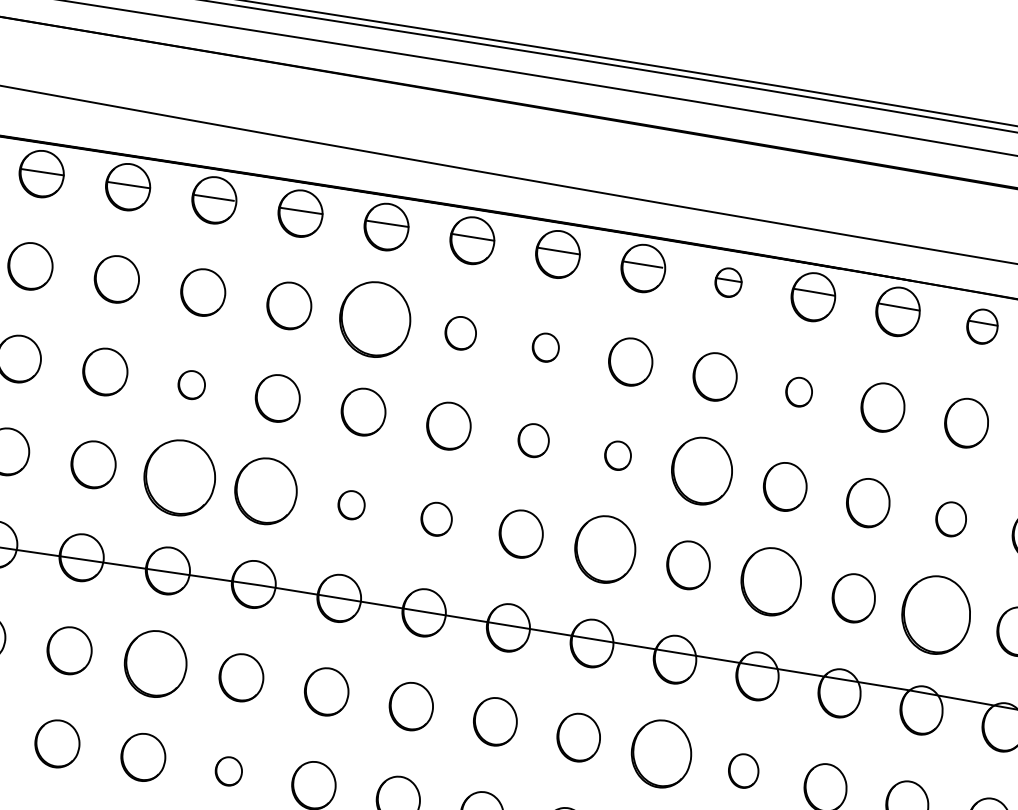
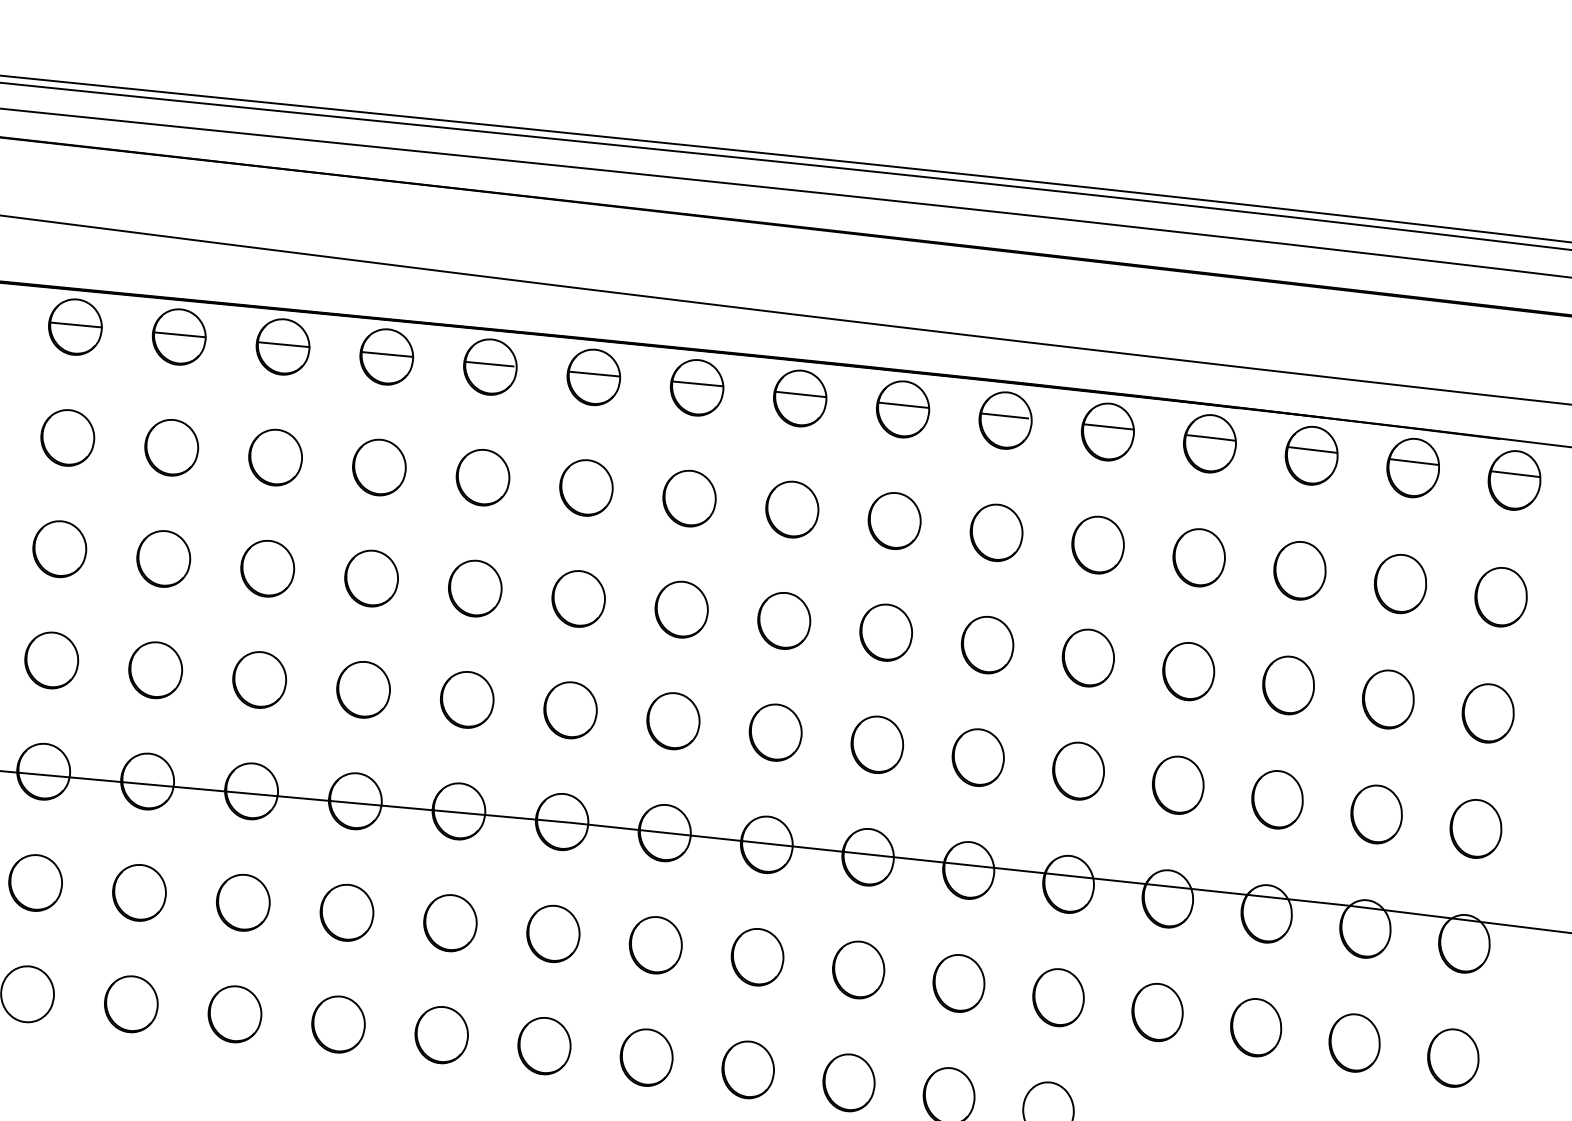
part: (728, 282) -> (1107, 431), size x1.67
part: (375, 319) -> (689, 498), size x0.62
part: (981, 326) -> (1412, 467), size x1.43
part: (460, 333) -> (792, 509), size x1.43
part: (545, 347) -> (894, 521), size x1.67
part: (191, 385) -> (475, 588), size x1.67
part: (798, 391) -> (1198, 557), size x1.67
part: (533, 440) -> (885, 632), size x1.43
part: (617, 455) -> (987, 645), size x1.67
part: (701, 470) -> (1087, 657), size x0.71
part: (180, 477) -> (467, 699), size x0.62
part: (265, 491) -> (570, 710), size x0.71
part: (351, 505) -> (673, 721), size x1.67
part: (436, 519) -> (775, 732), size x1.43
part: (951, 519) -> (1388, 699), size x1.43
part: (604, 549) -> (977, 757), size x0.71
part: (771, 581) -> (1178, 784), size x0.71
part: (936, 615) -> (1376, 814), size x0.62
part: (155, 664) -> (450, 923), size x0.71
part: (661, 753) -> (1058, 997), size x0.71
part: (743, 770) -> (1157, 1012), size x1.43
part: (228, 771) -> (544, 1046), size x1.67

